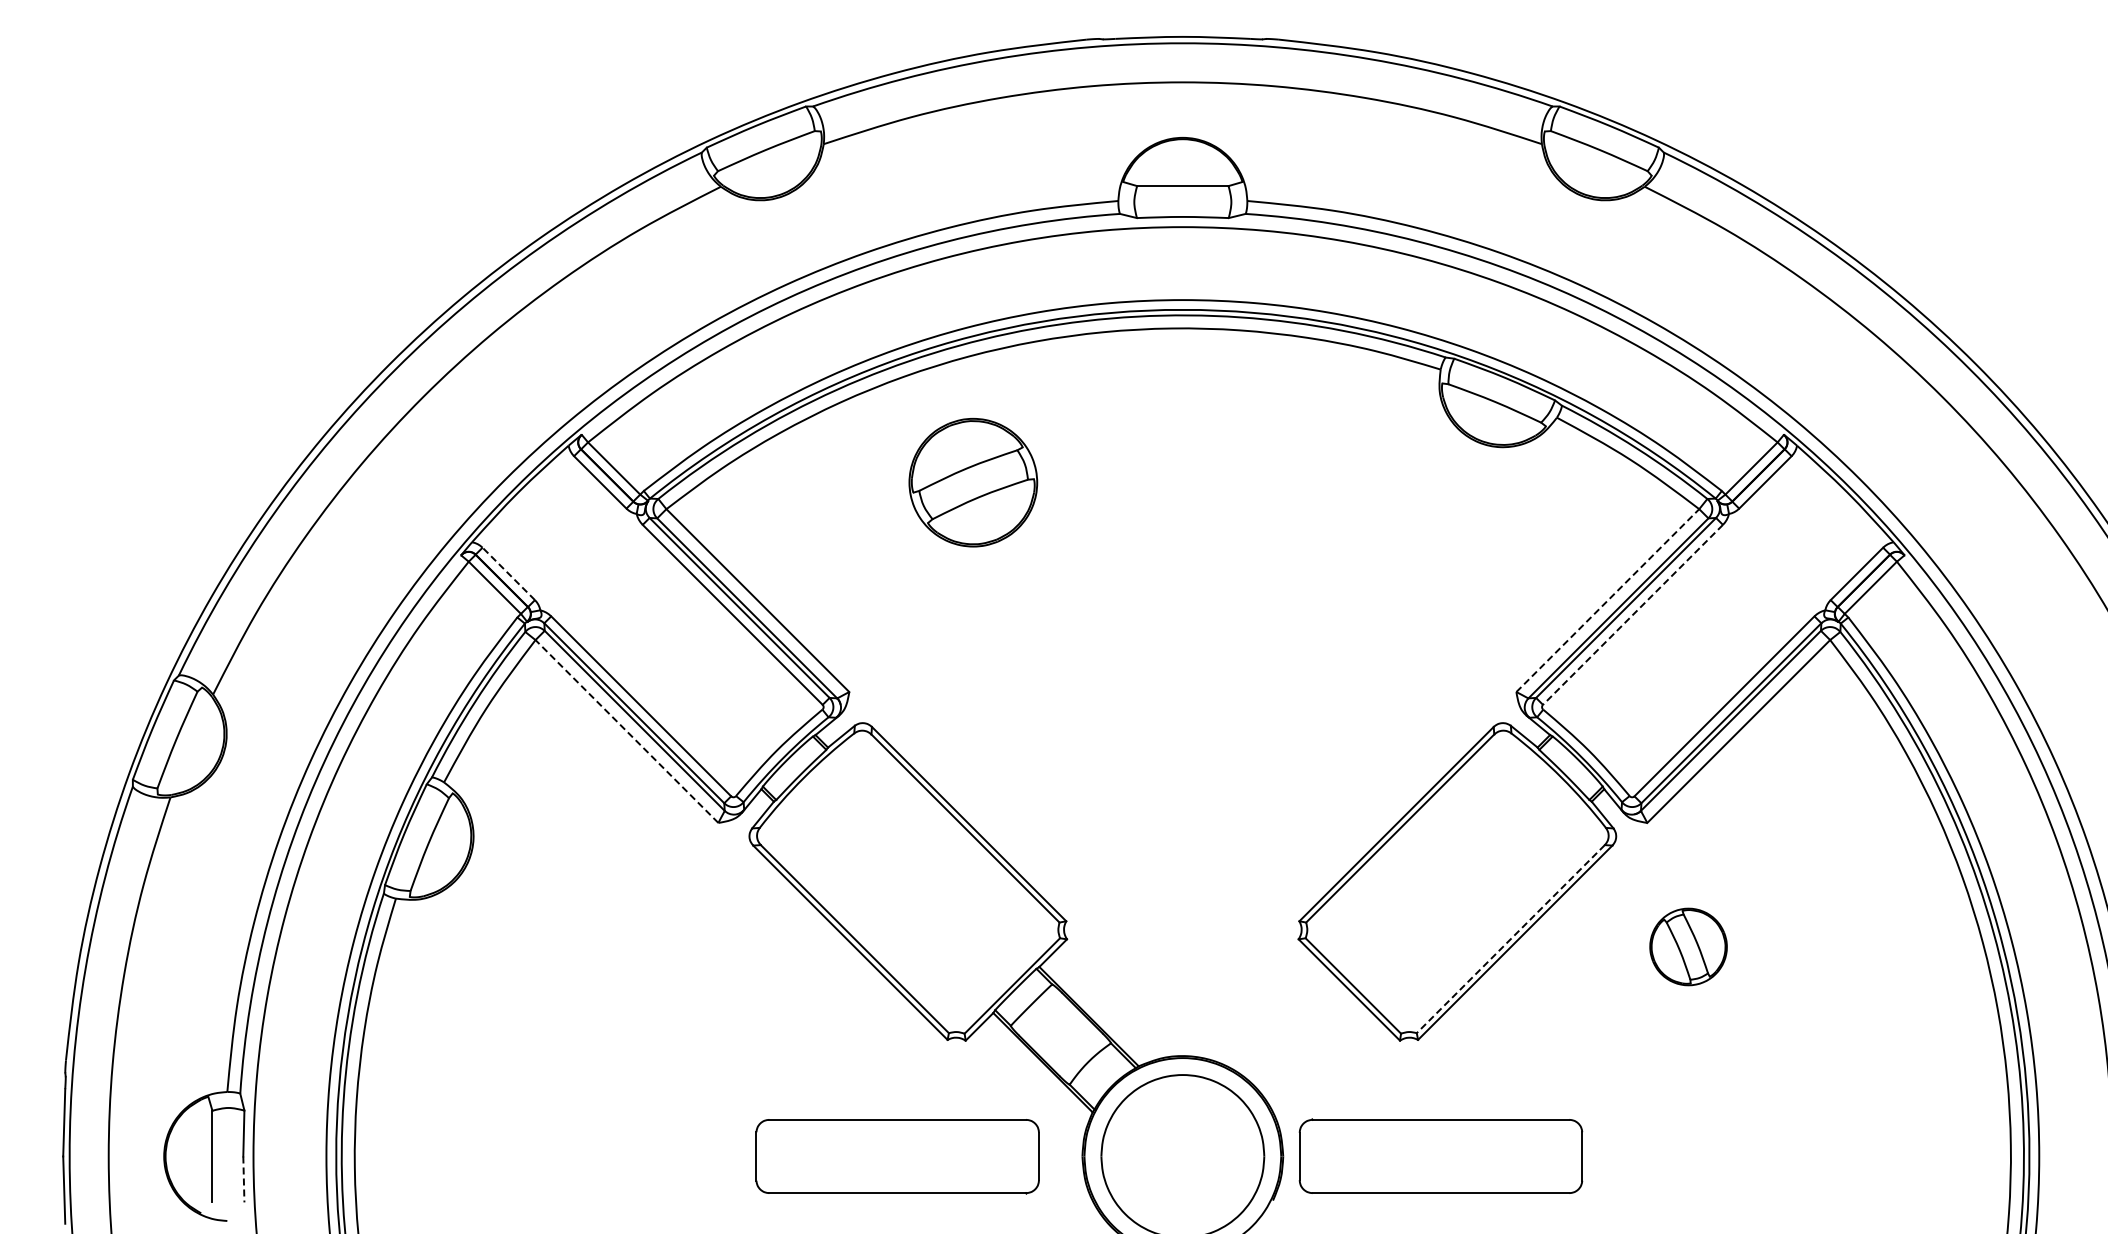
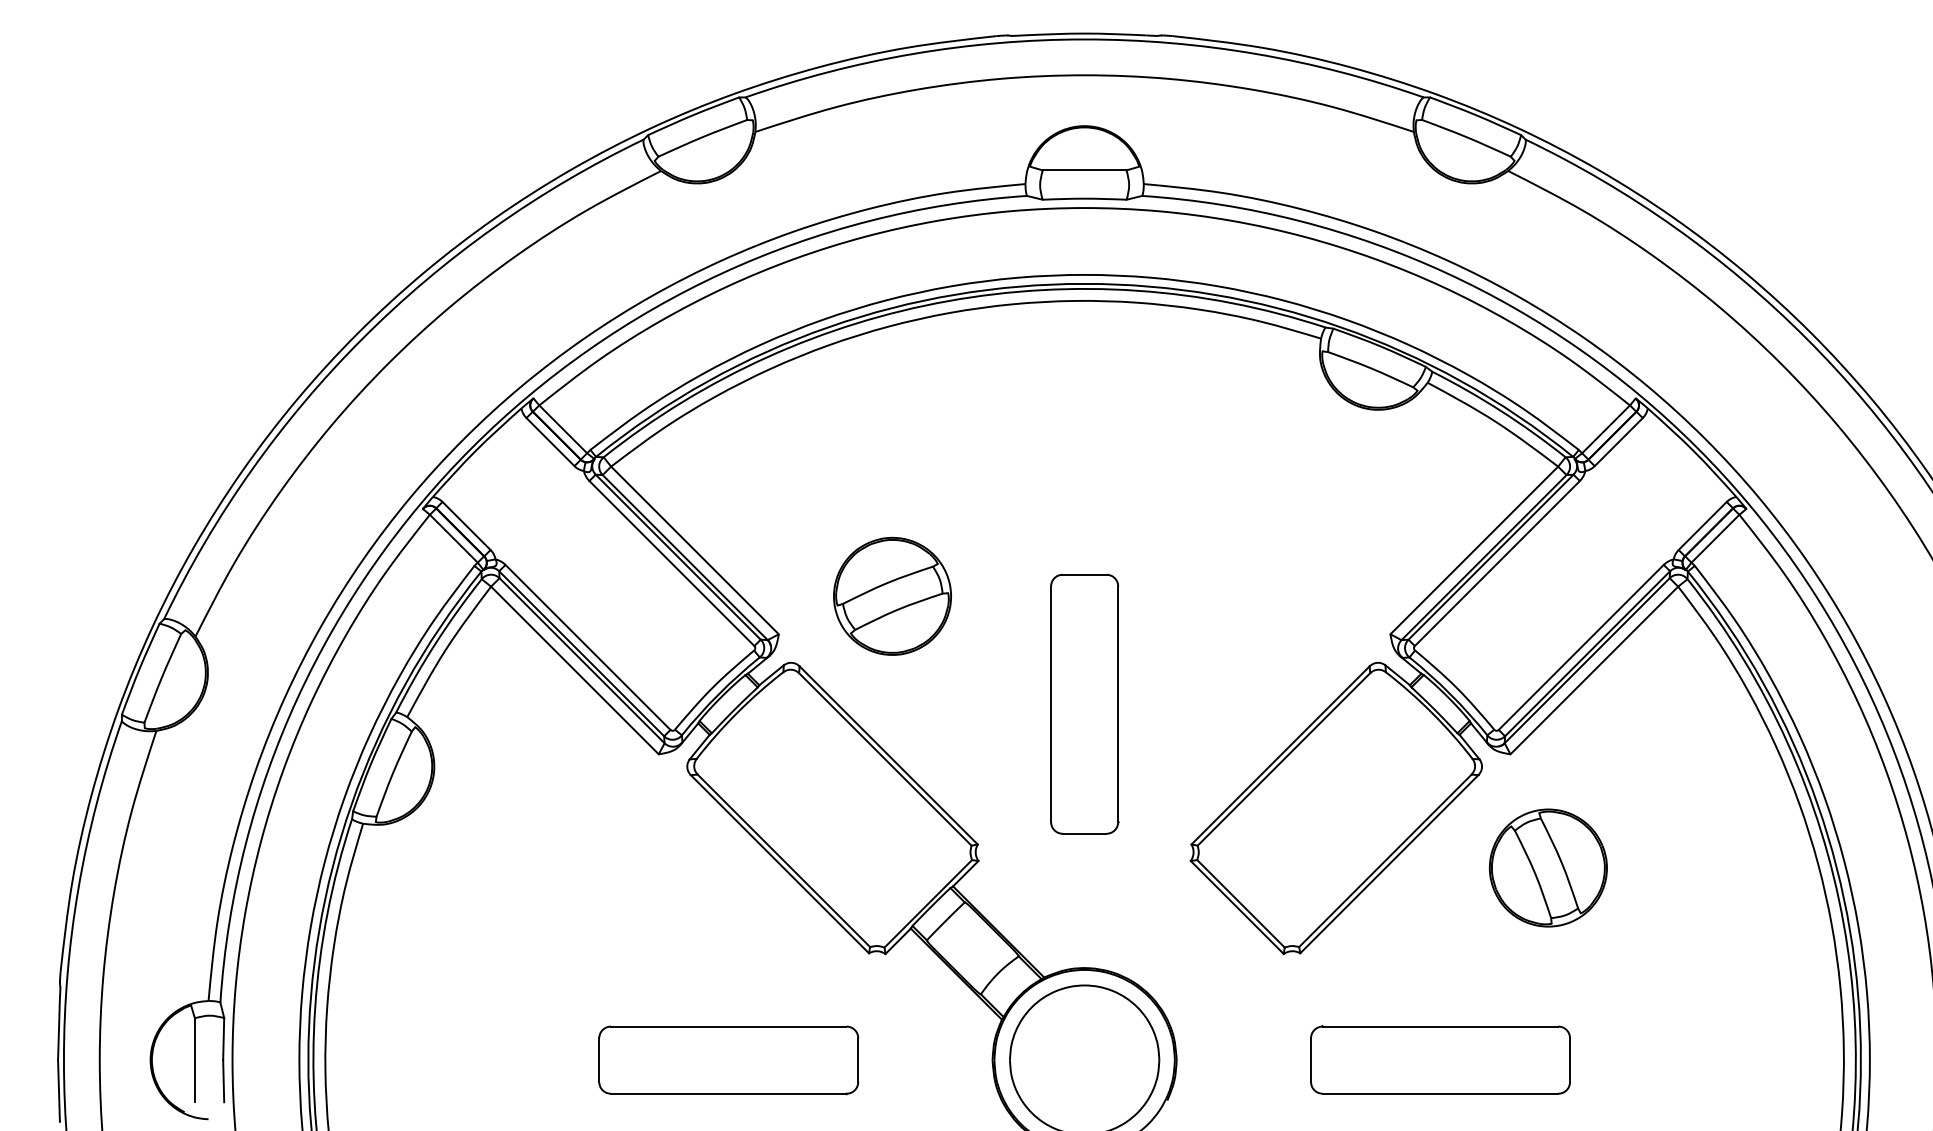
part: (973, 482) -> (892, 596), moved
line: (508, 573) -> (466, 525), dashed -> solid
line: (1608, 600) -> (1474, 550), dashed -> solid
line: (1632, 615) -> (1496, 564), dashed -> solid
line: (626, 731) -> (574, 670), dashed -> solid
part: (1182, 768) -> (1084, 704), added
line: (1510, 939) -> (1385, 861), dashed -> solid
part: (1688, 946) -> (1548, 867), size x1.67
part: (1440, 1155) -> (1440, 1059), moved
part: (897, 1156) -> (728, 1060), moved
line: (243, 1179) -> (223, 1081), dashed -> solid

